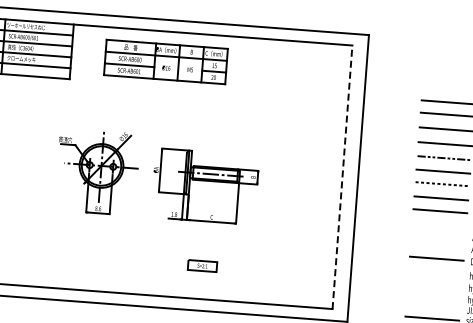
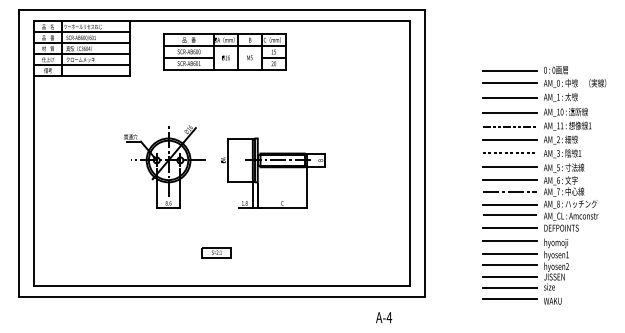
line: (342, 177) -> (409, 153), dashed -> solid
line: (439, 222) -> (509, 191), added
line: (438, 235) -> (509, 204), added
line: (437, 246) -> (509, 215), added
part: (202, 265) -> (216, 252), moved
line: (435, 271) -> (509, 240), added
line: (434, 284) -> (509, 253), added
line: (433, 295) -> (509, 264), added
line: (432, 307) -> (509, 276), added

